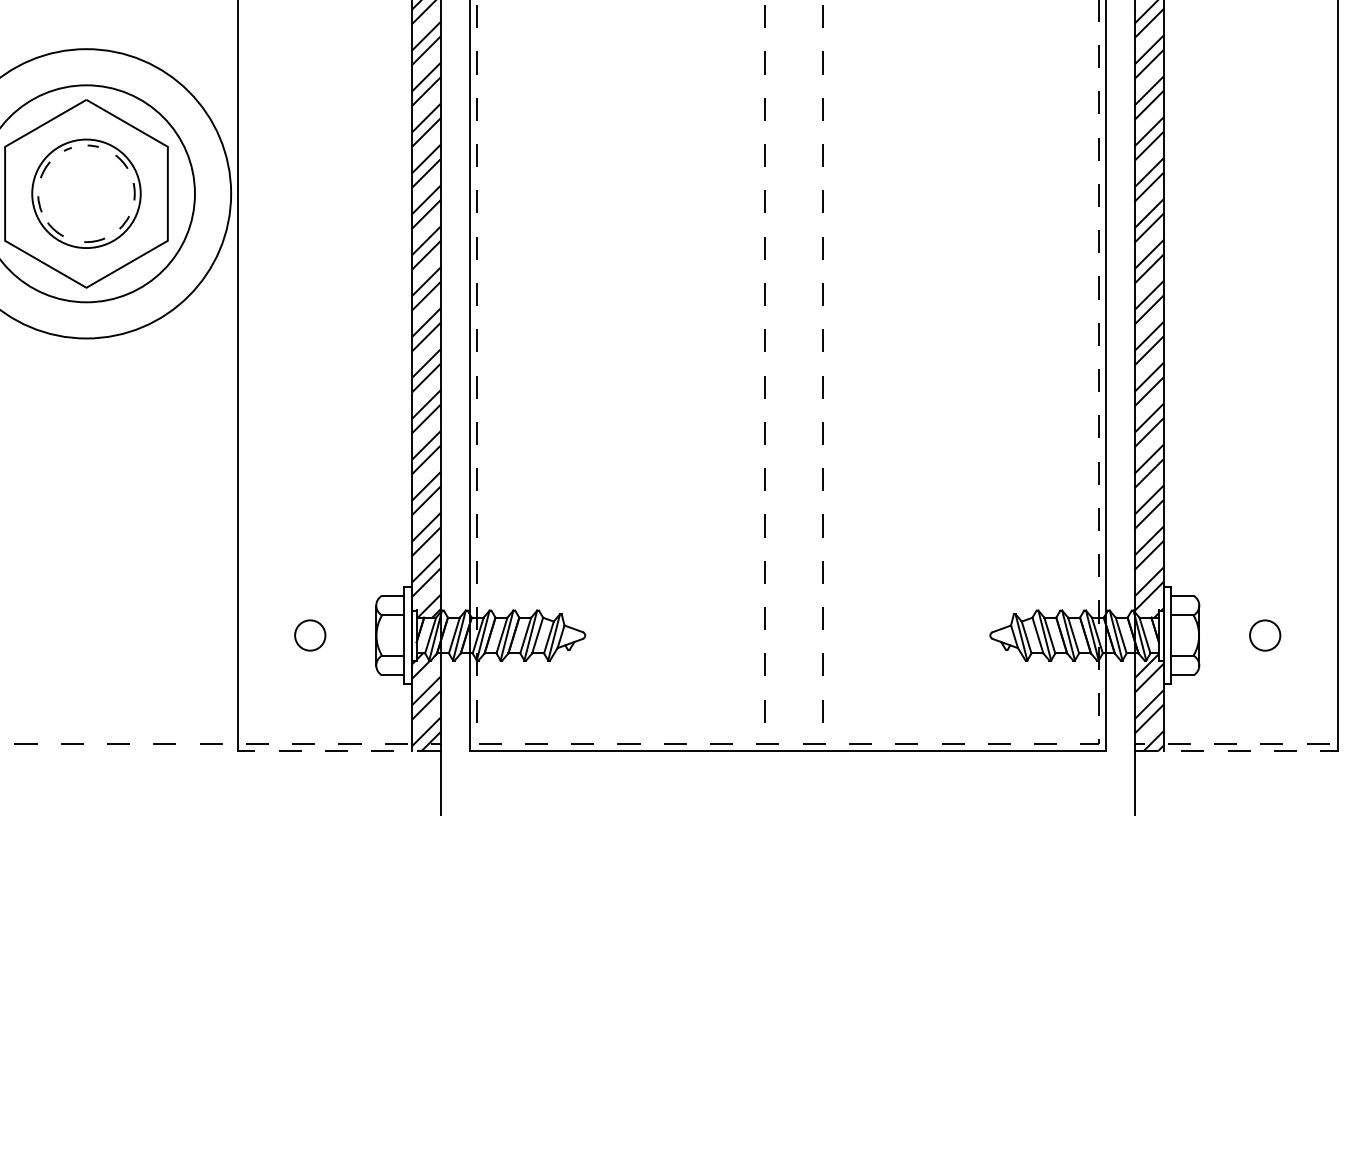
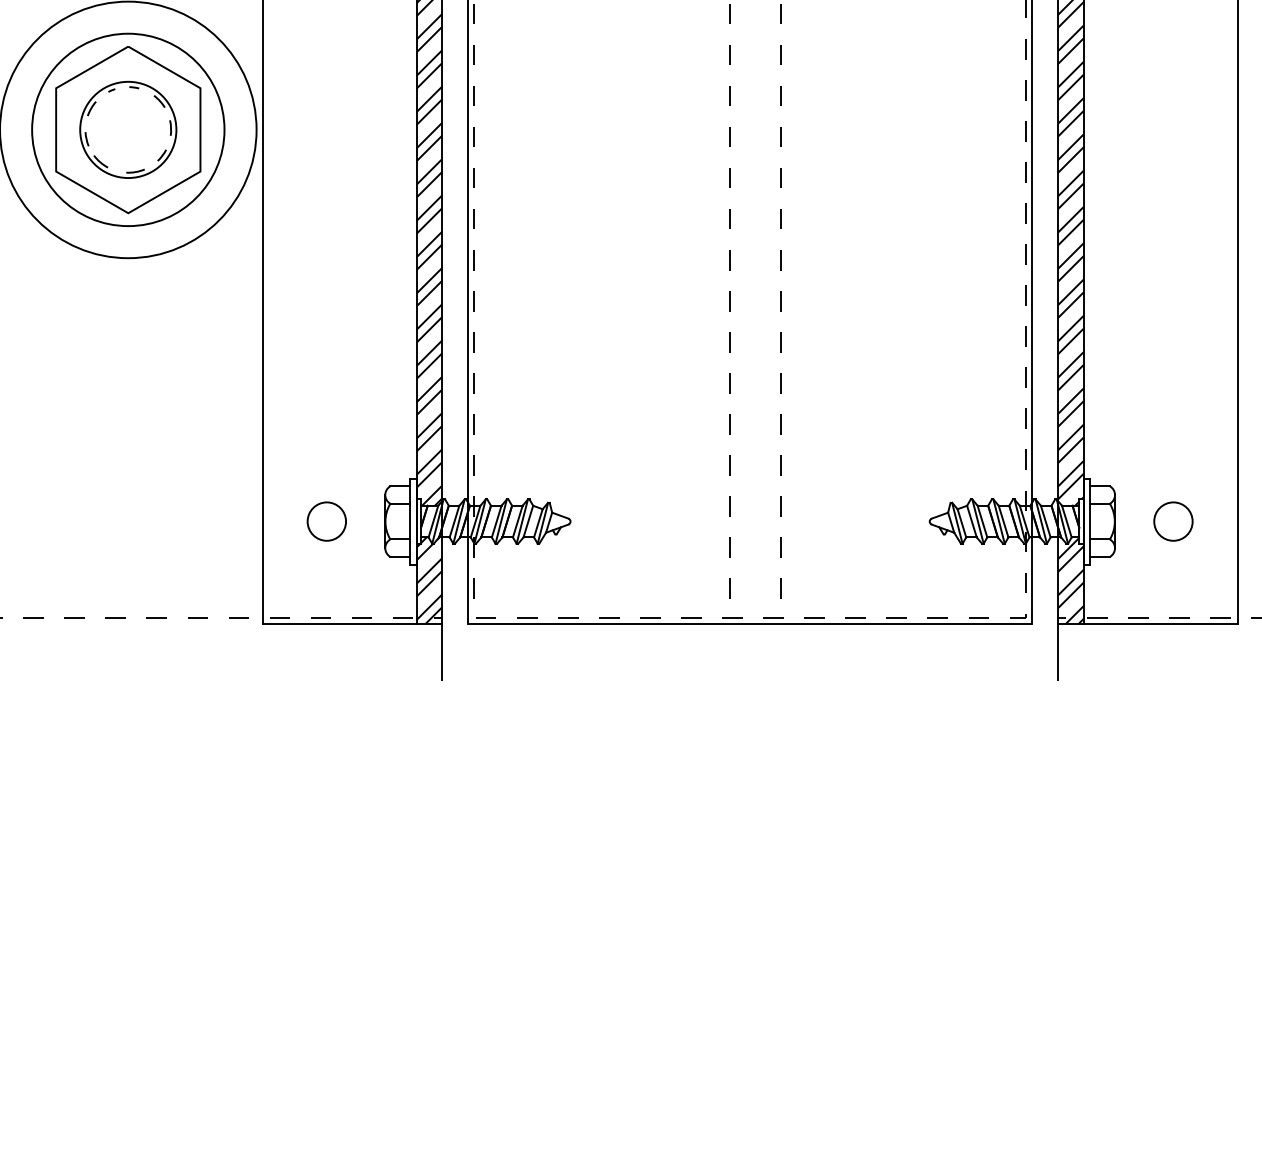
circle: (310, 635) -> (326, 521), size x1.43
circle: (1265, 635) -> (1173, 521), size x1.43
line: (339, 751) -> (352, 624), dashed -> solid
line: (1235, 751) -> (1147, 624), dashed -> solid

